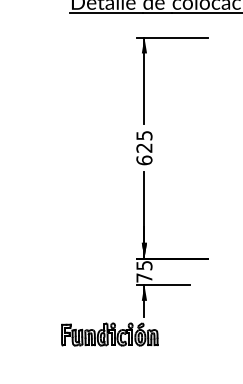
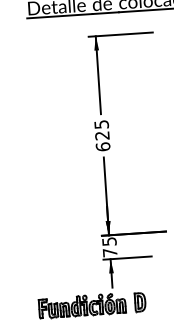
part: (173, 335) -> (139, 302), added

